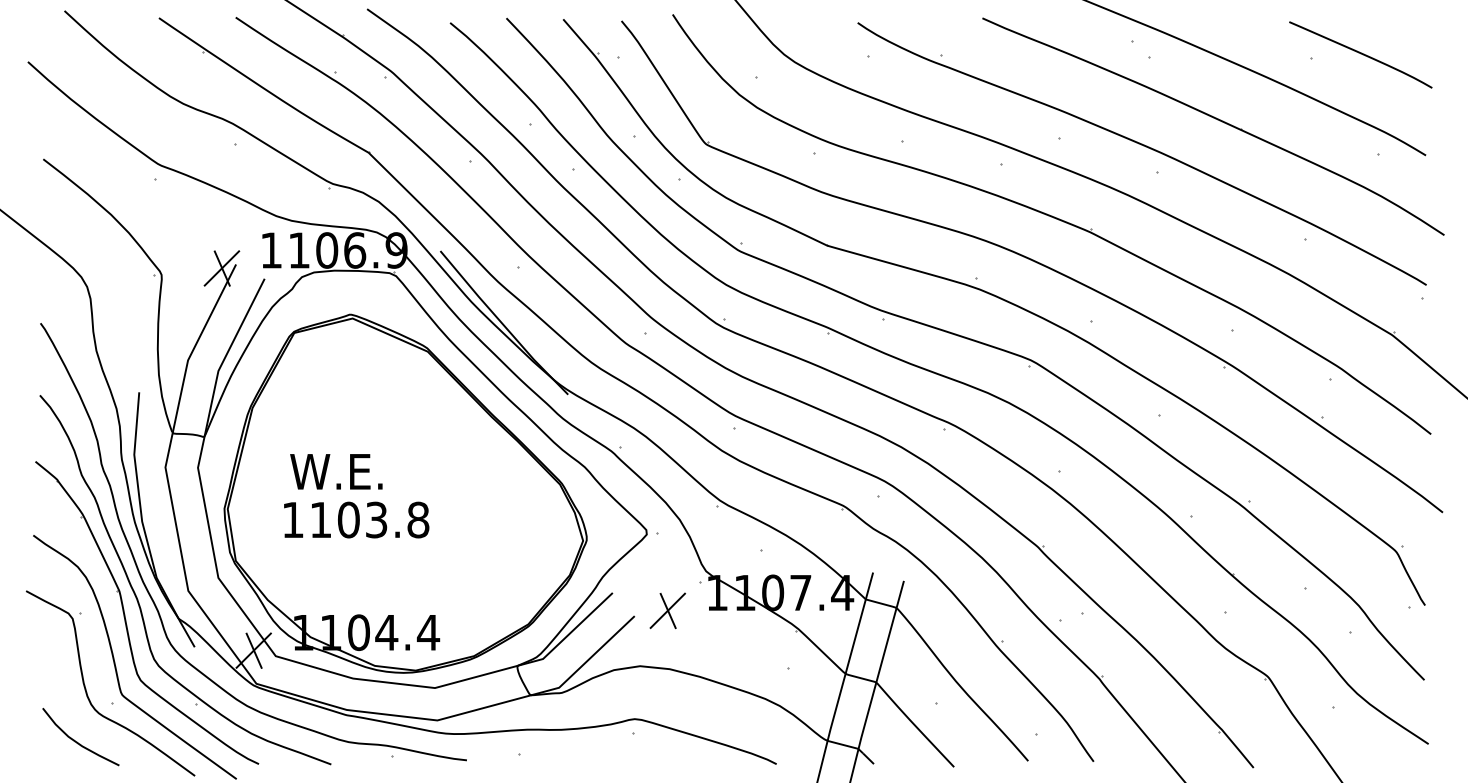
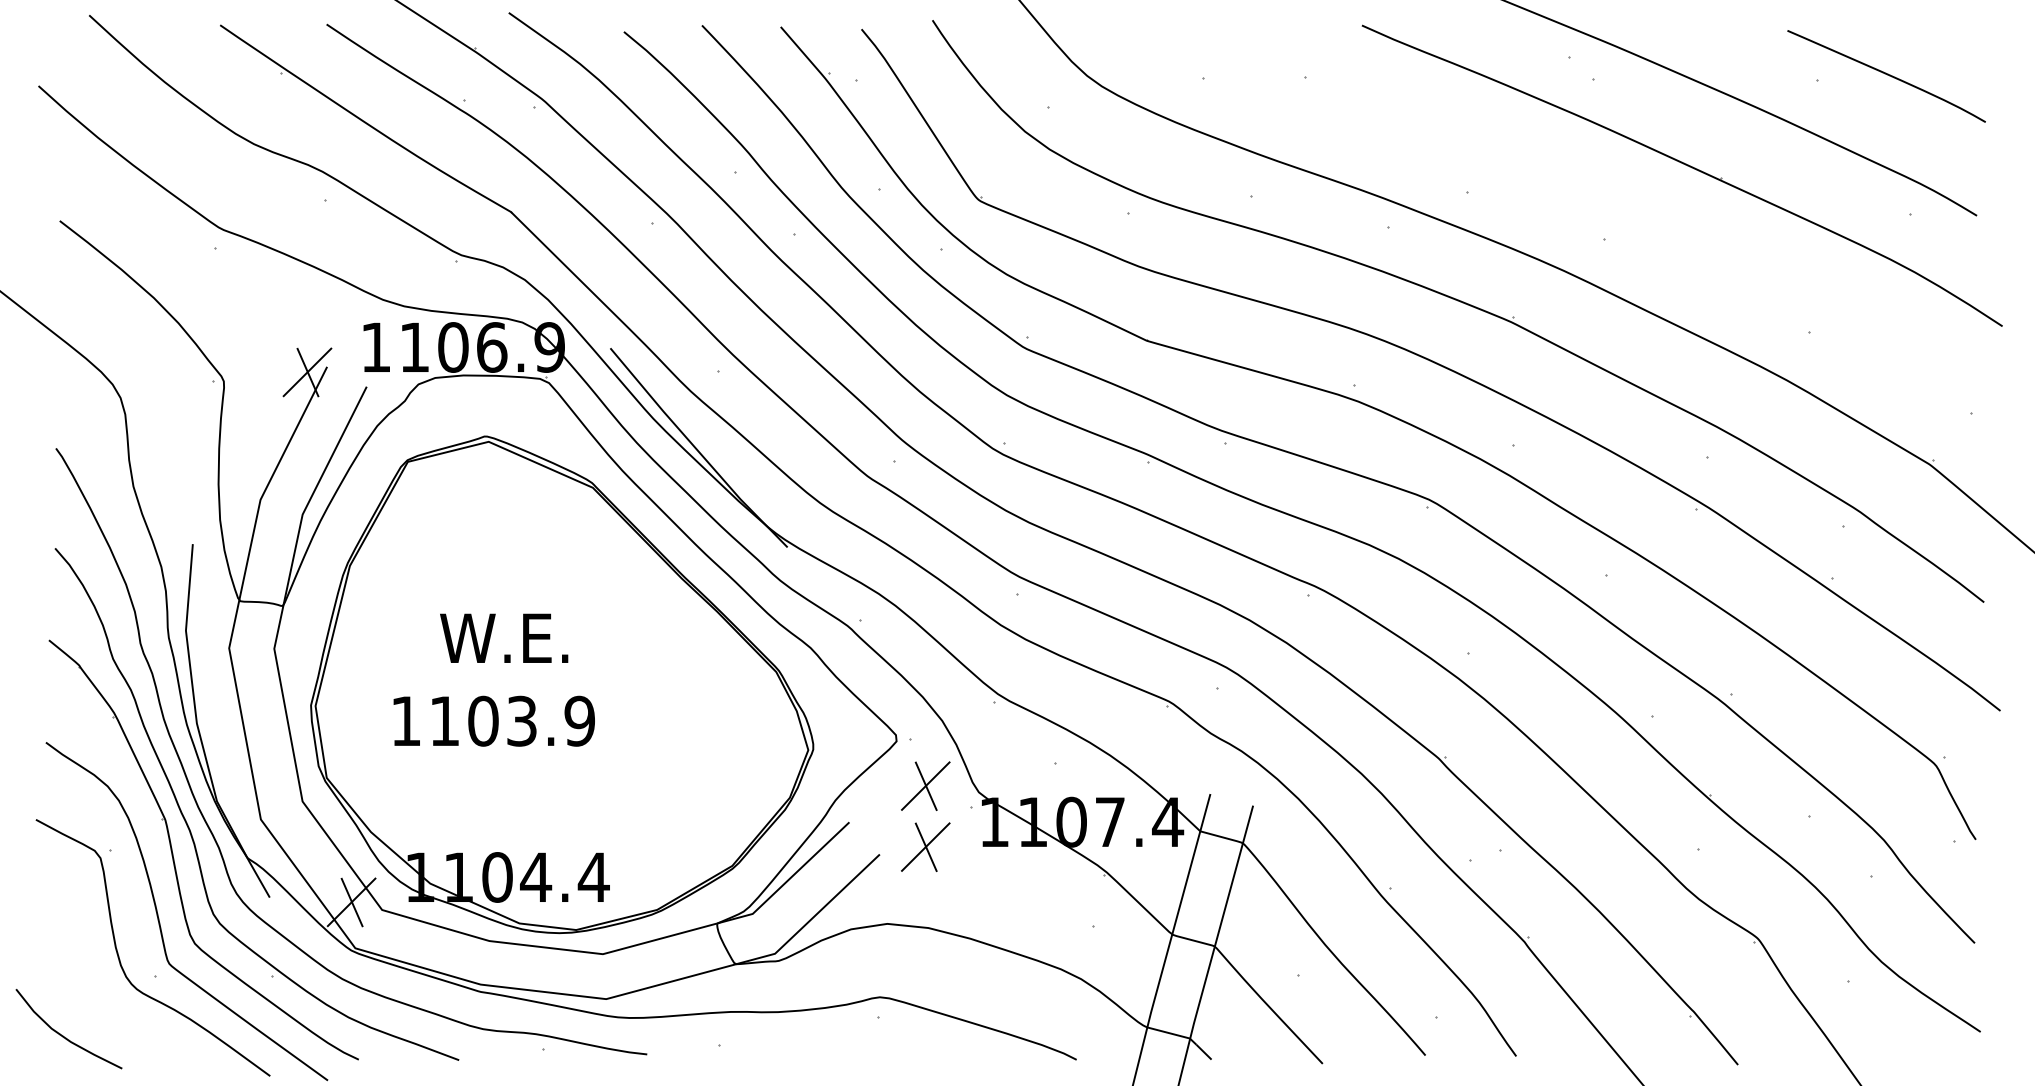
curve: (1142, 145) -> (1584, 202), removed
text: (336, 471) -> (504, 637), moved
text: (418, 520) -> (579, 721), 1103.8 -> 1103.9
part: (667, 566) -> (925, 785), added
curve: (76, 741) -> (63, 1035), moved

